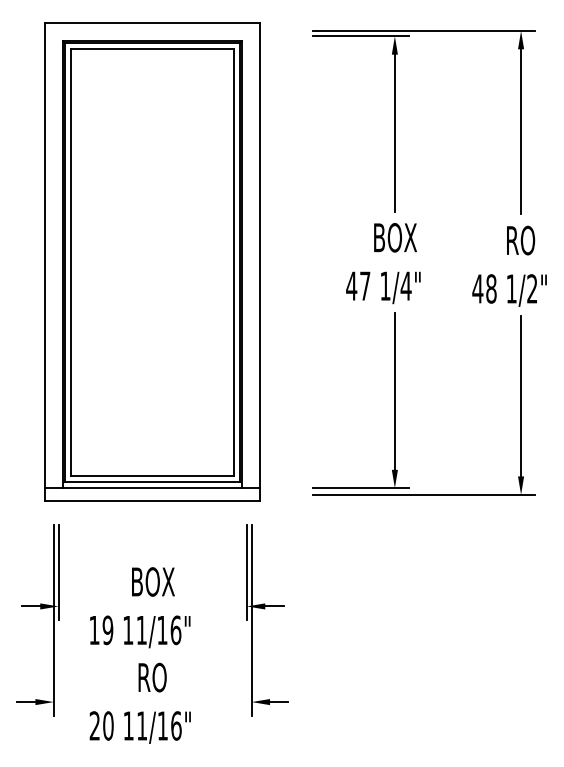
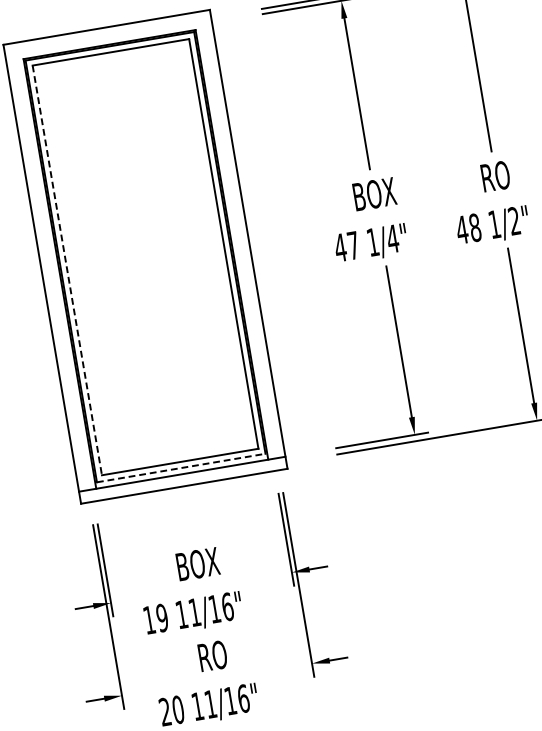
line: (71, 262) -> (67, 270), solid -> dashed
line: (152, 481) -> (180, 467), solid -> dashed

